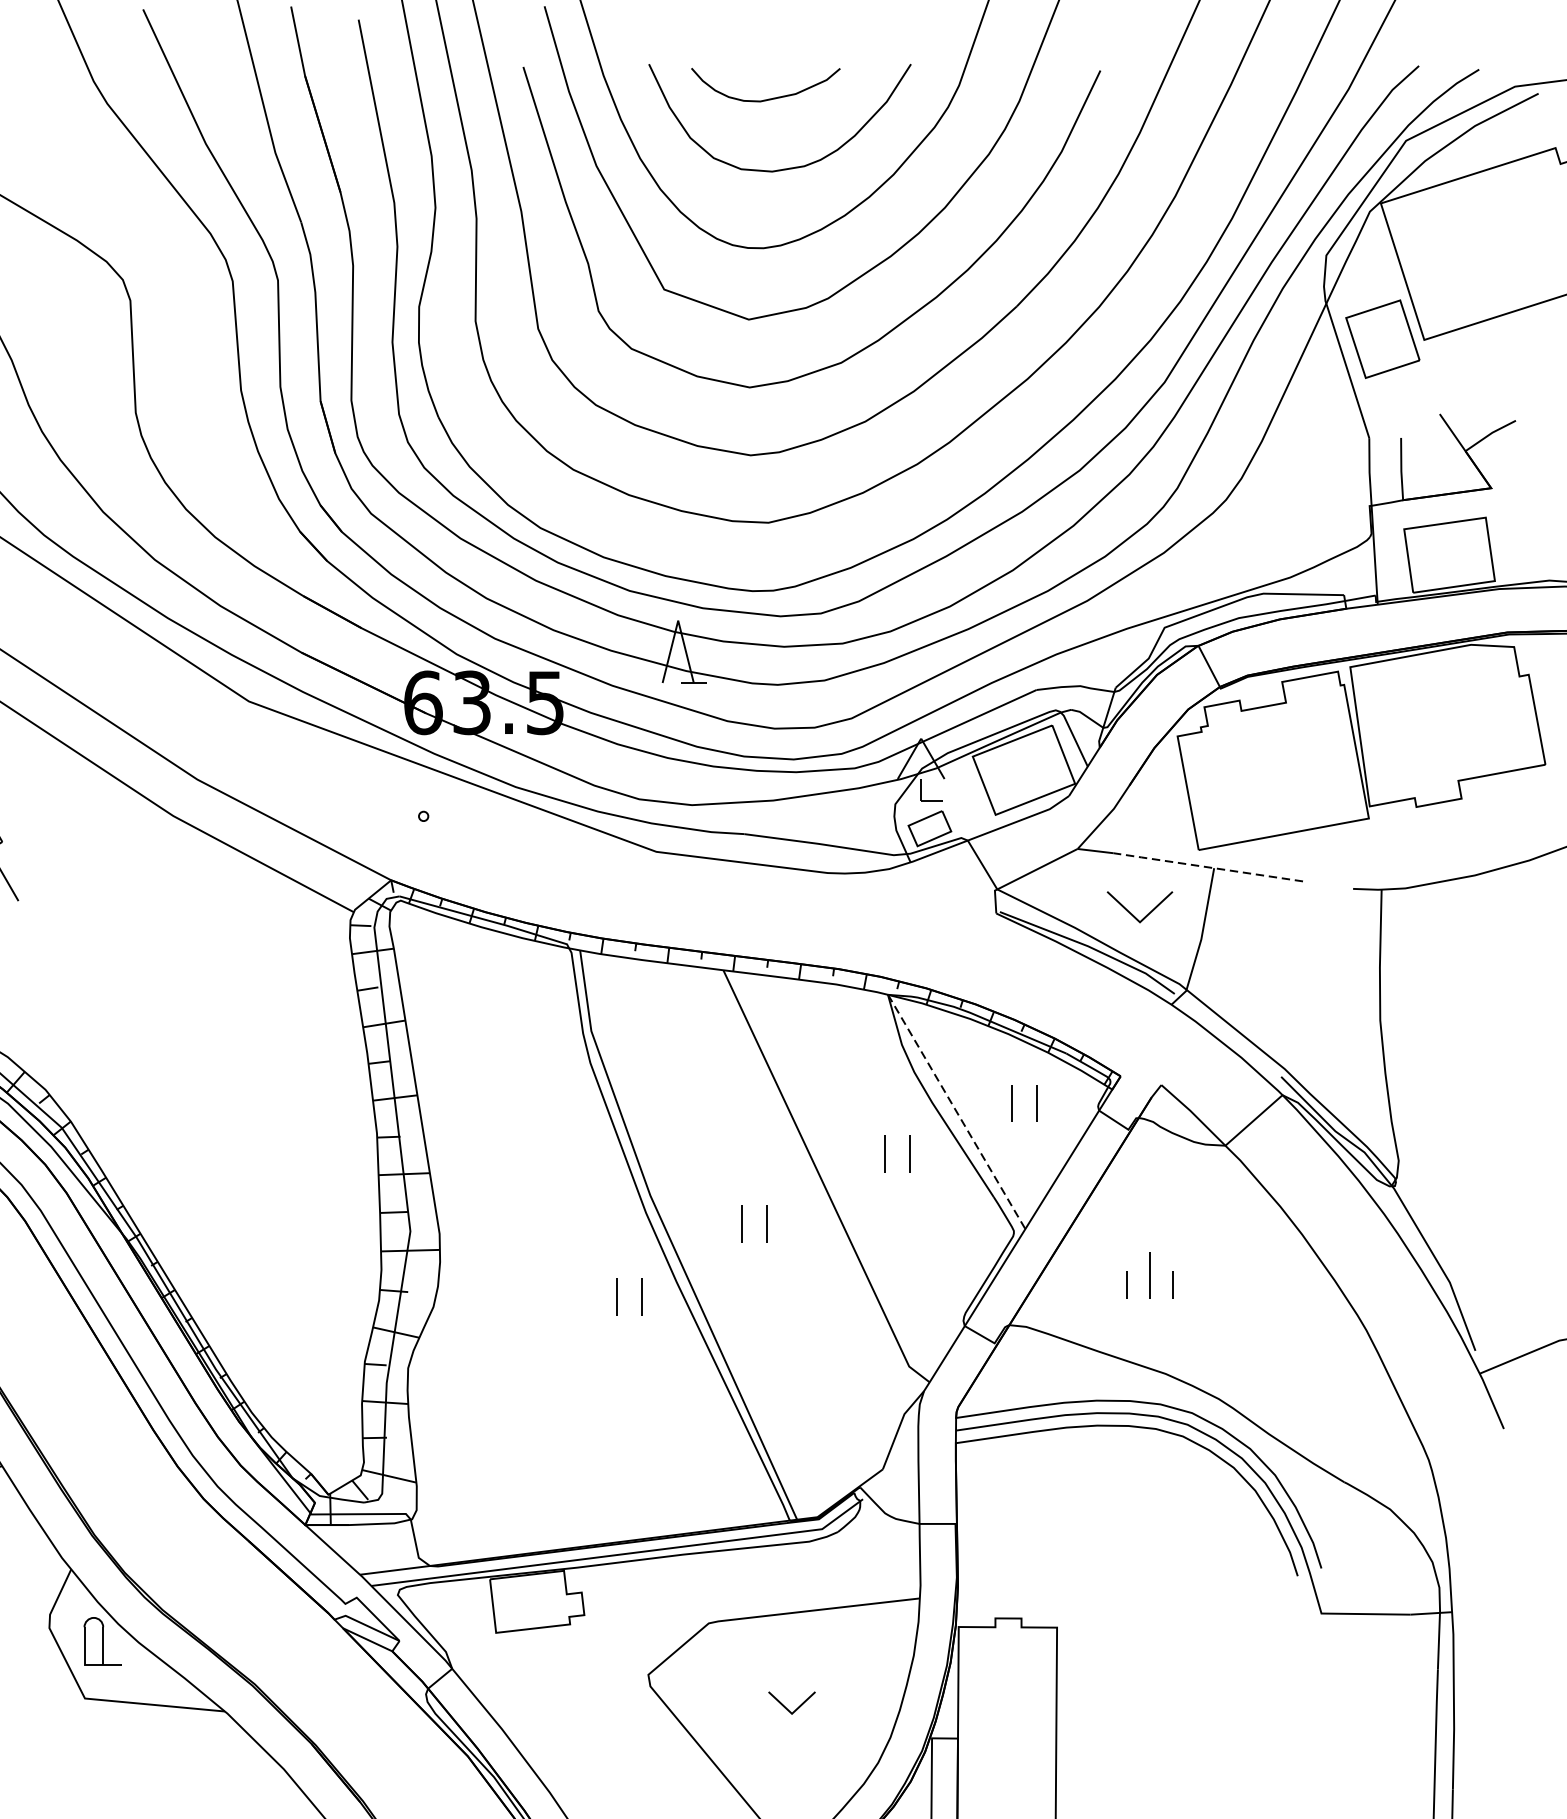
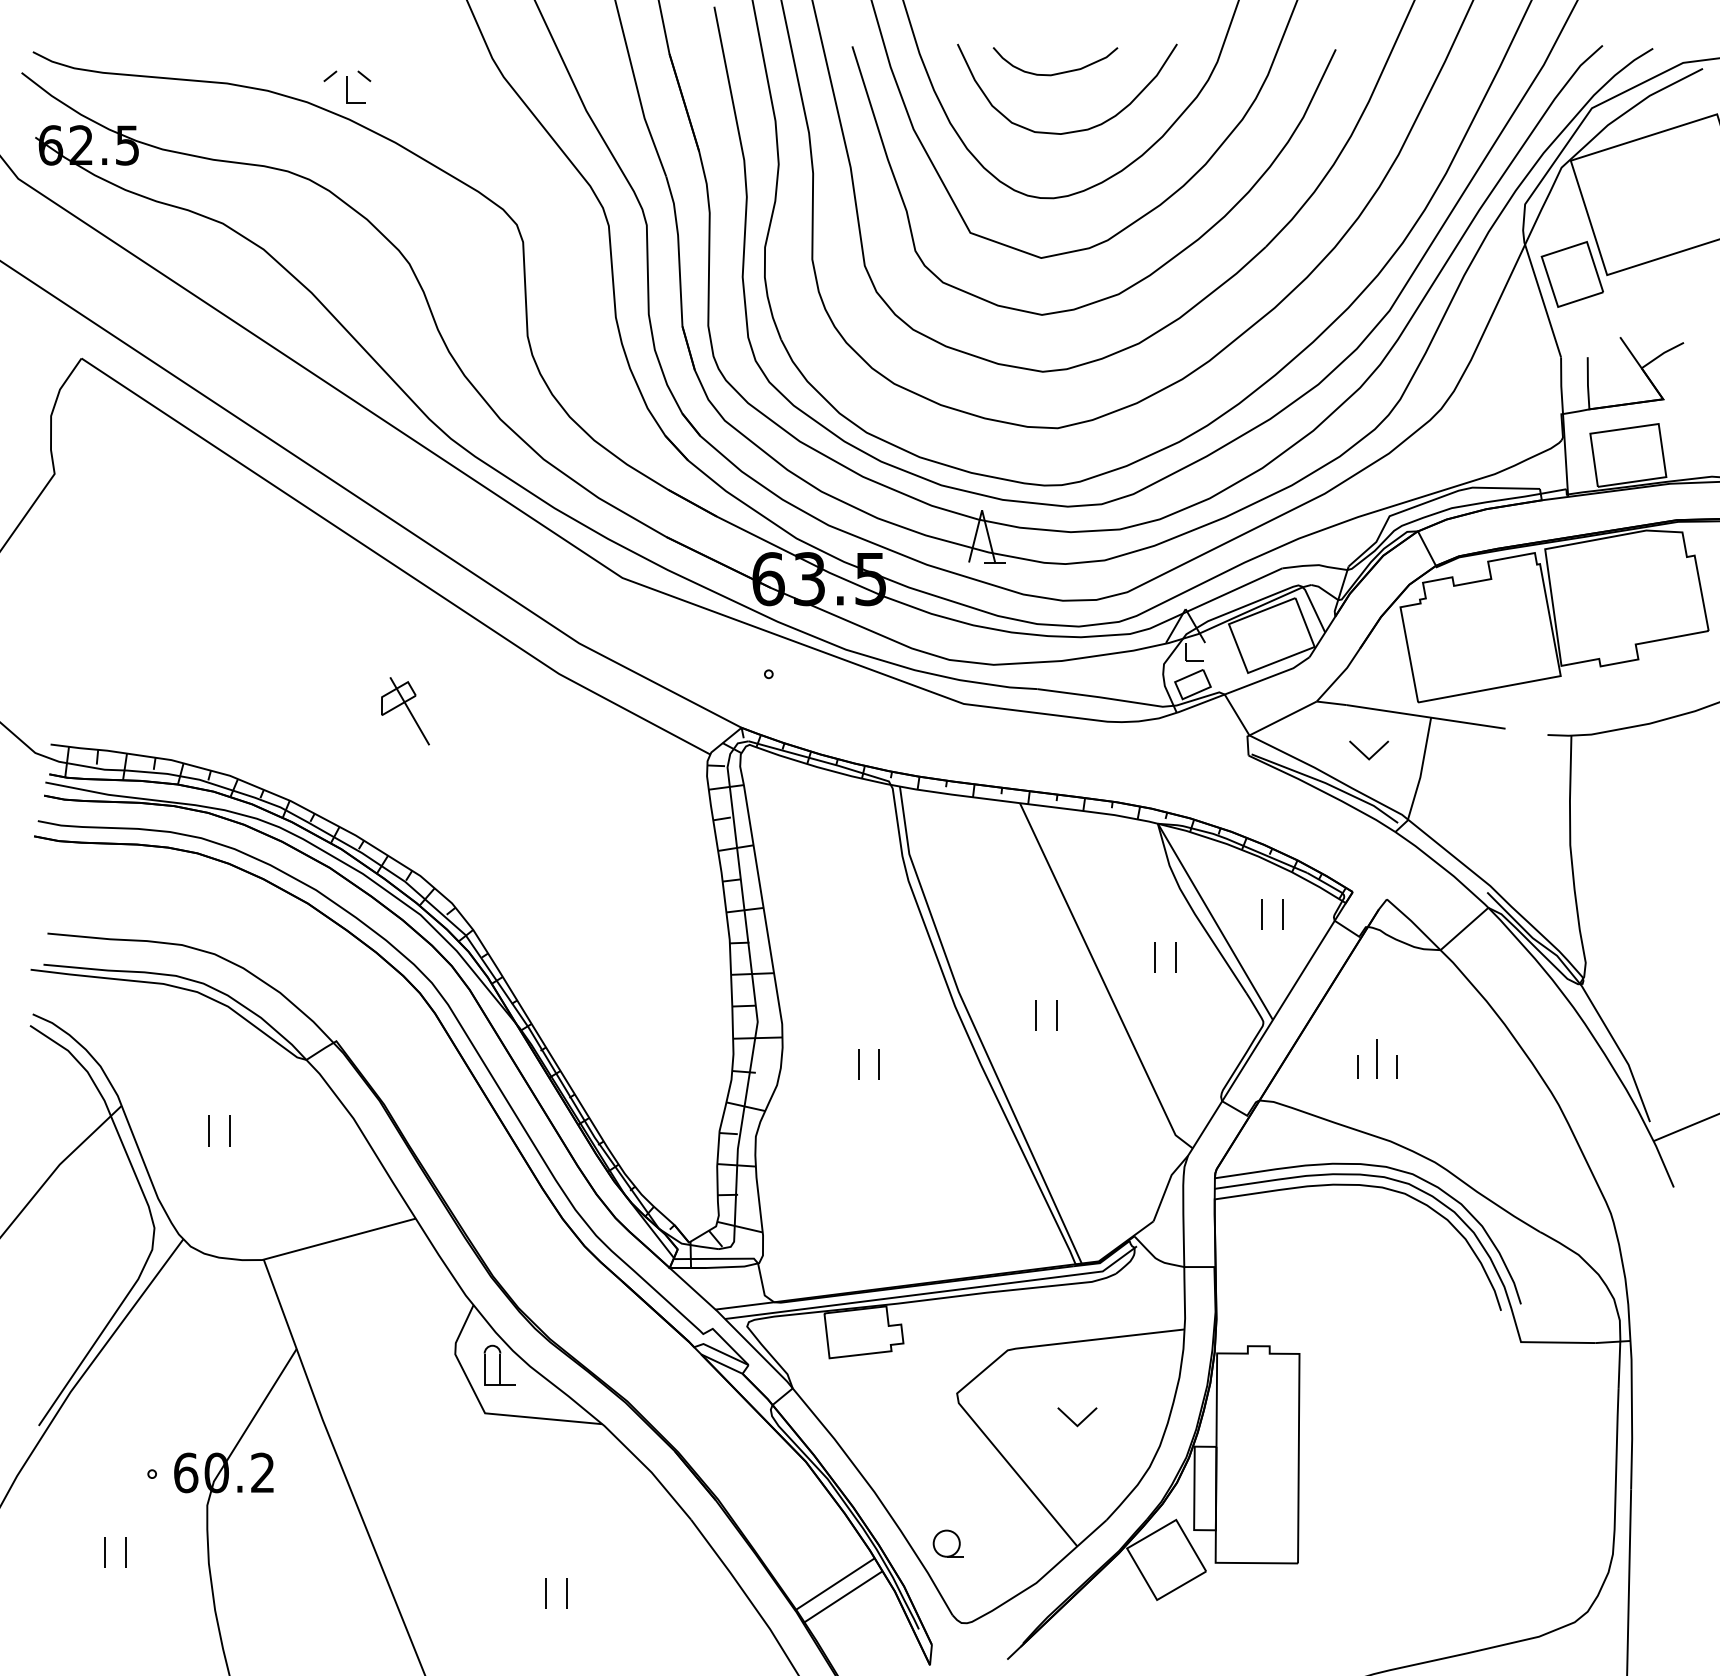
line: (1207, 866) -> (1425, 716), dashed -> solid
part: (1140, 907) -> (1369, 750), size x0.71
line: (956, 1111) -> (1215, 921), dashed -> solid
part: (617, 1296) -> (859, 1064), moved

